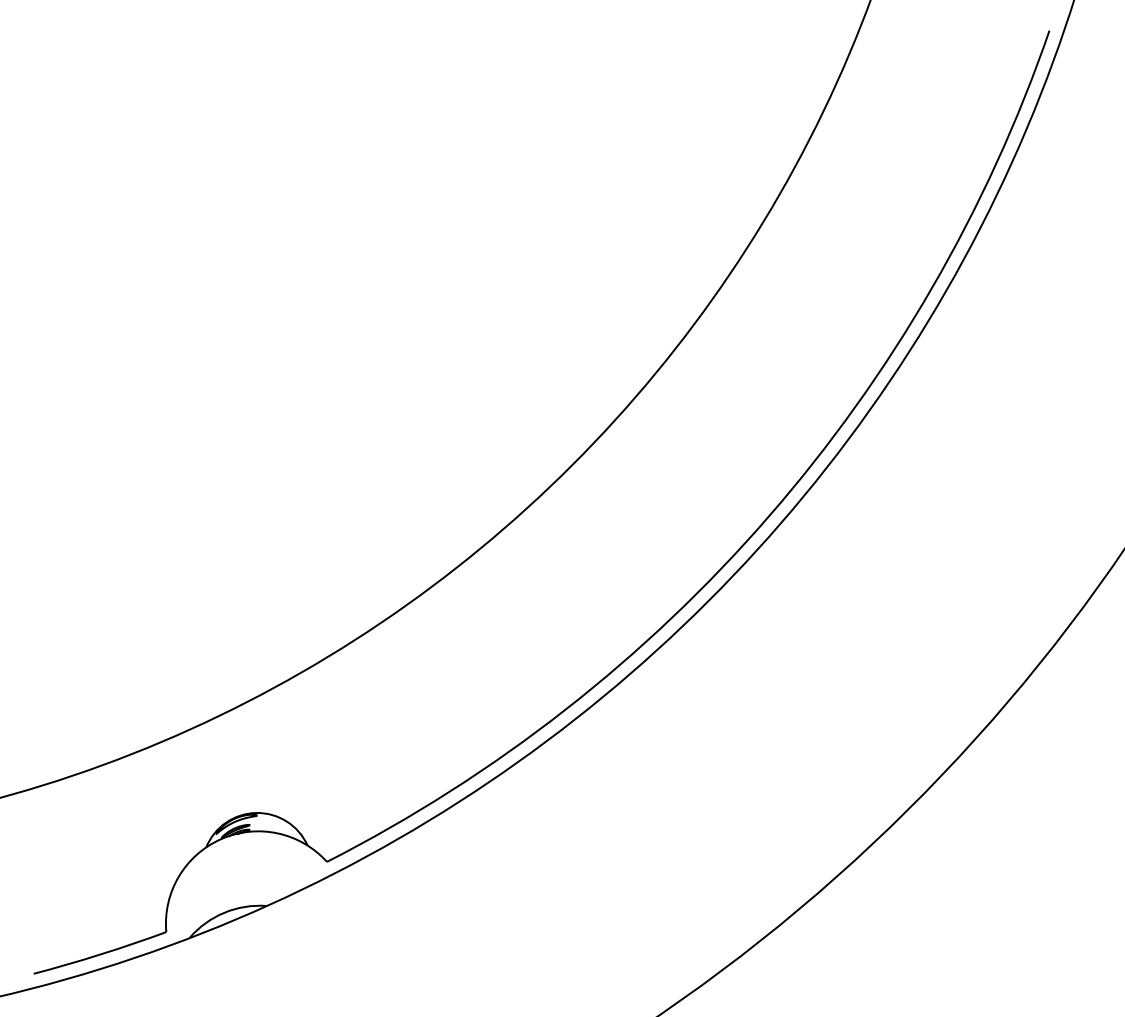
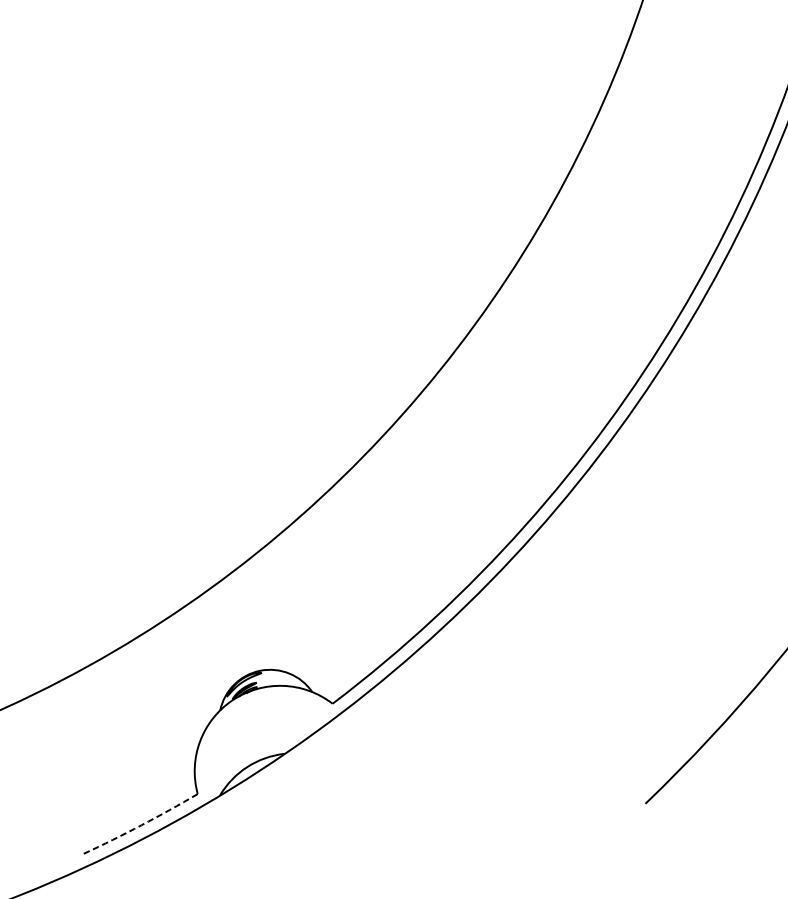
arc: (100, 954) -> (141, 825), solid -> dashed

